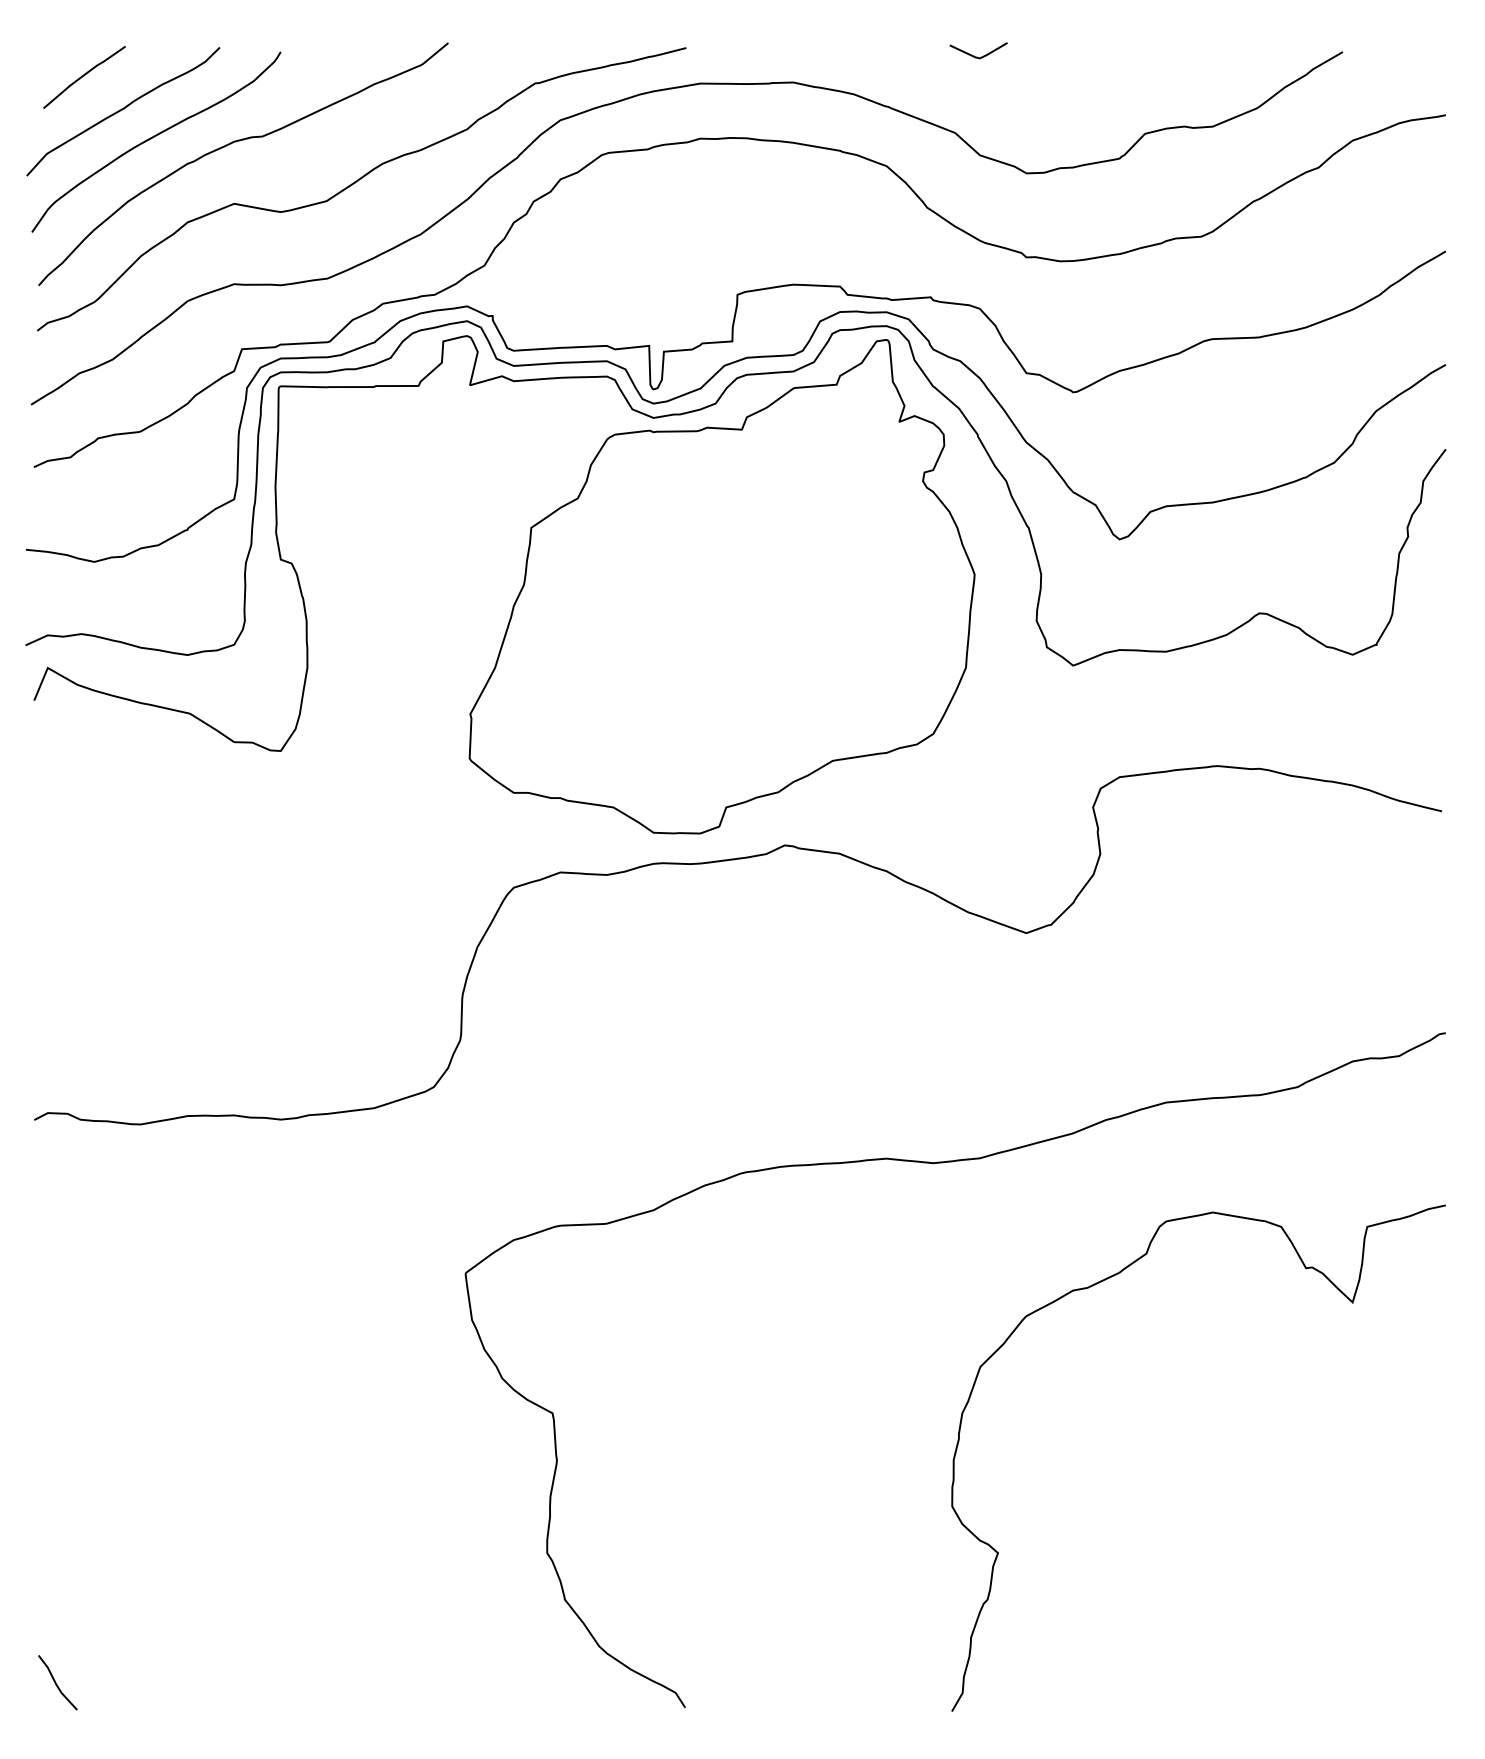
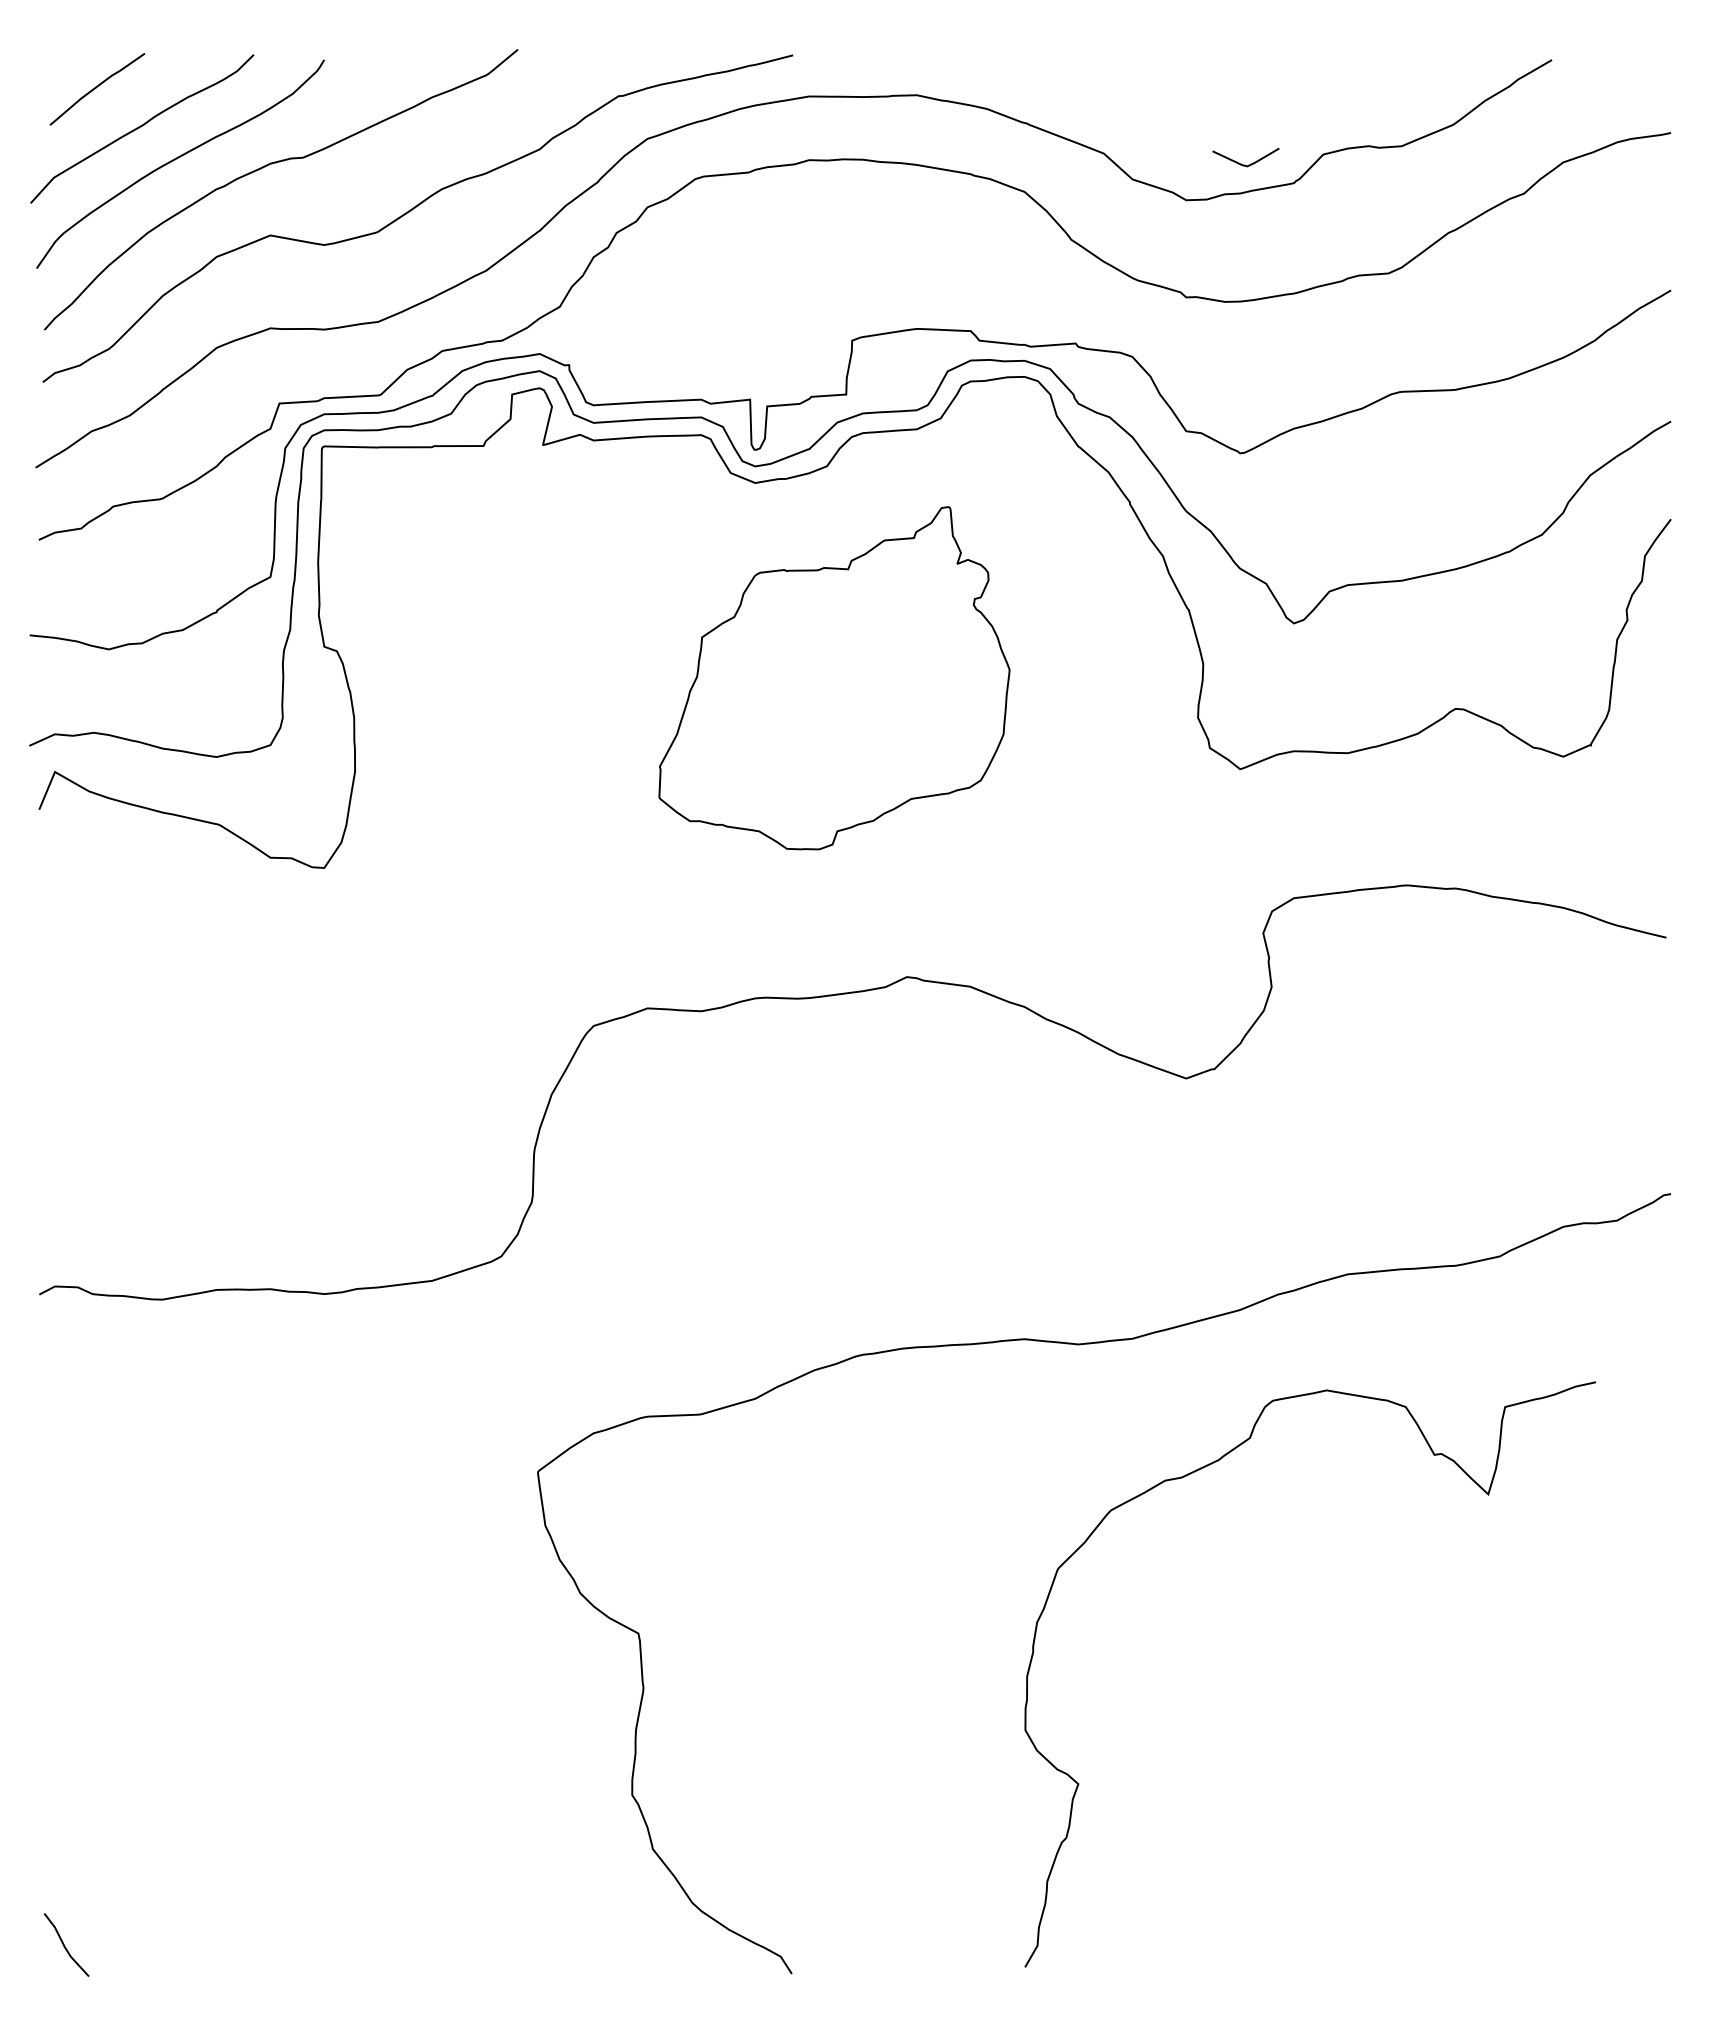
line: (977, 56) -> (1244, 164), moved
part: (722, 587) -> (834, 678), size x0.6
curve: (1115, 1275) -> (1214, 1463), moved

